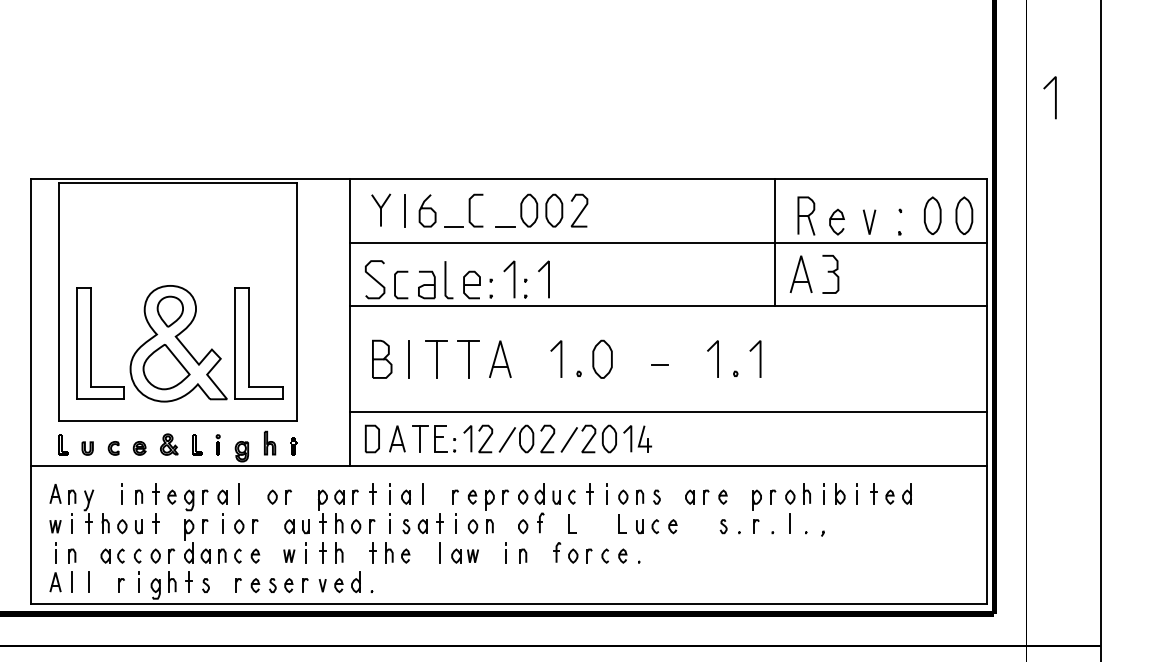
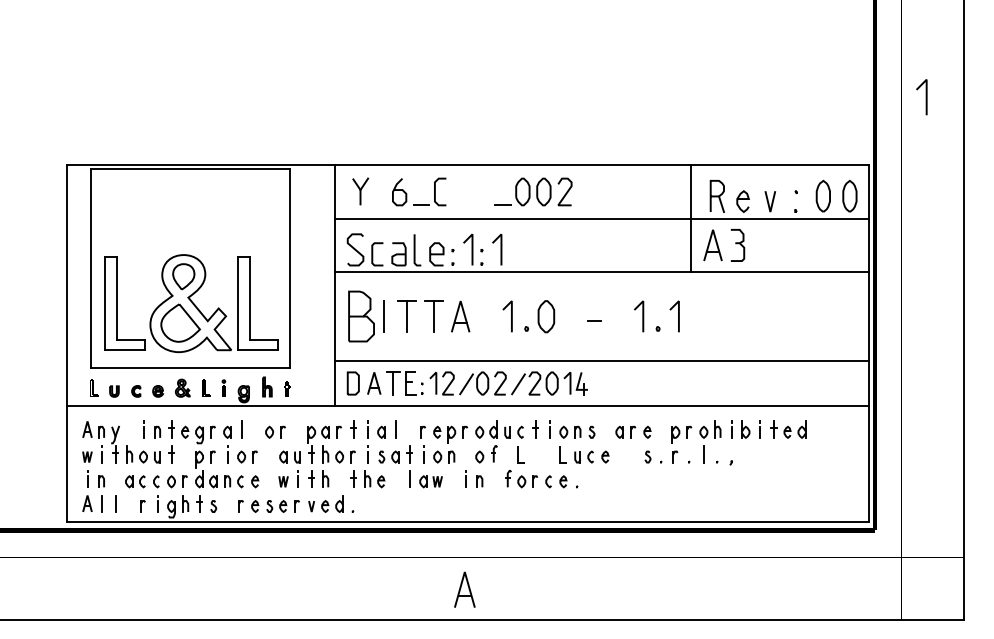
line: (404, 210) -> (380, 191), removed
part: (541, 210) -> (533, 191), moved
part: (382, 359) -> (361, 316), size x1.6

